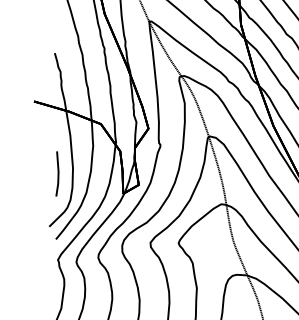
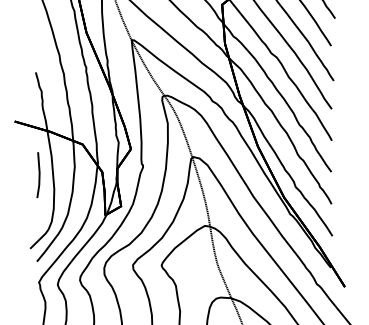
line: (57, 174) -> (38, 175), moved

